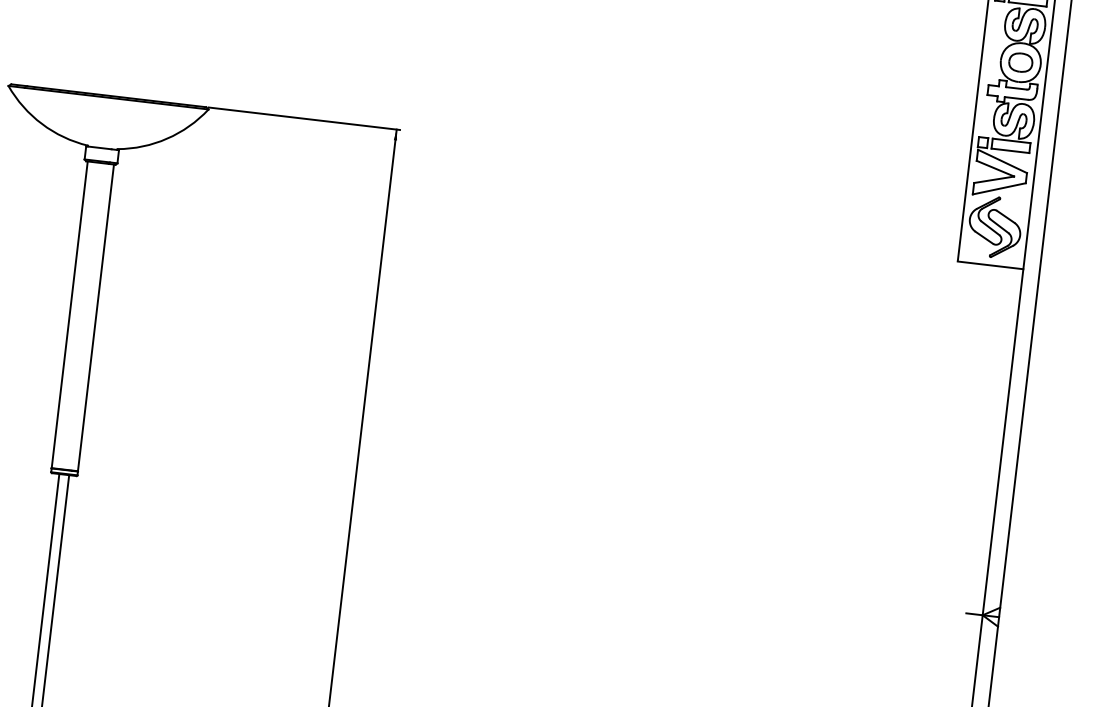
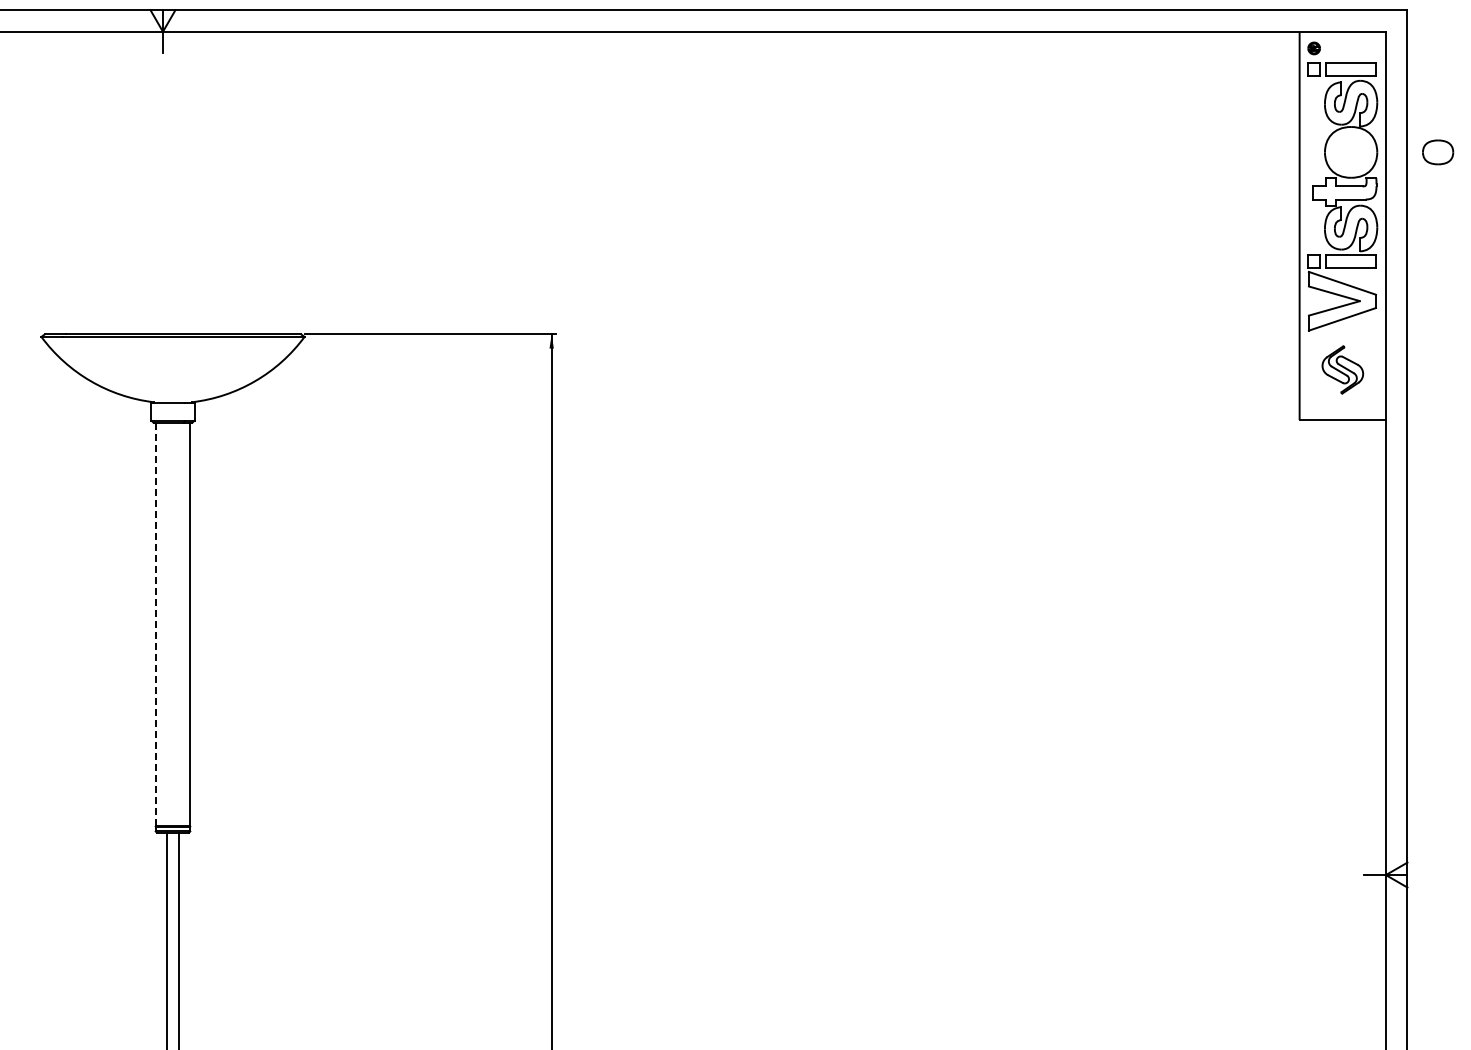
part: (1021, 62) -> (1438, 152), moved
part: (994, 226) -> (1342, 369), size x0.6
line: (69, 314) -> (155, 624), solid -> dashed

